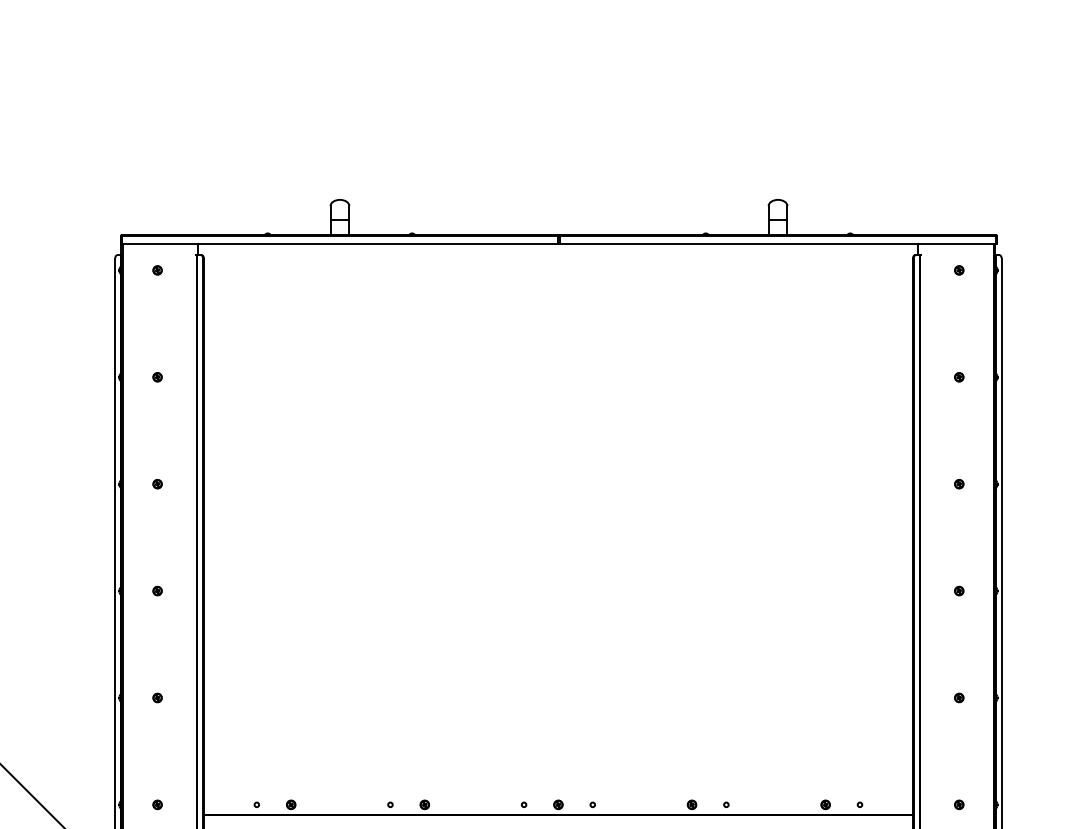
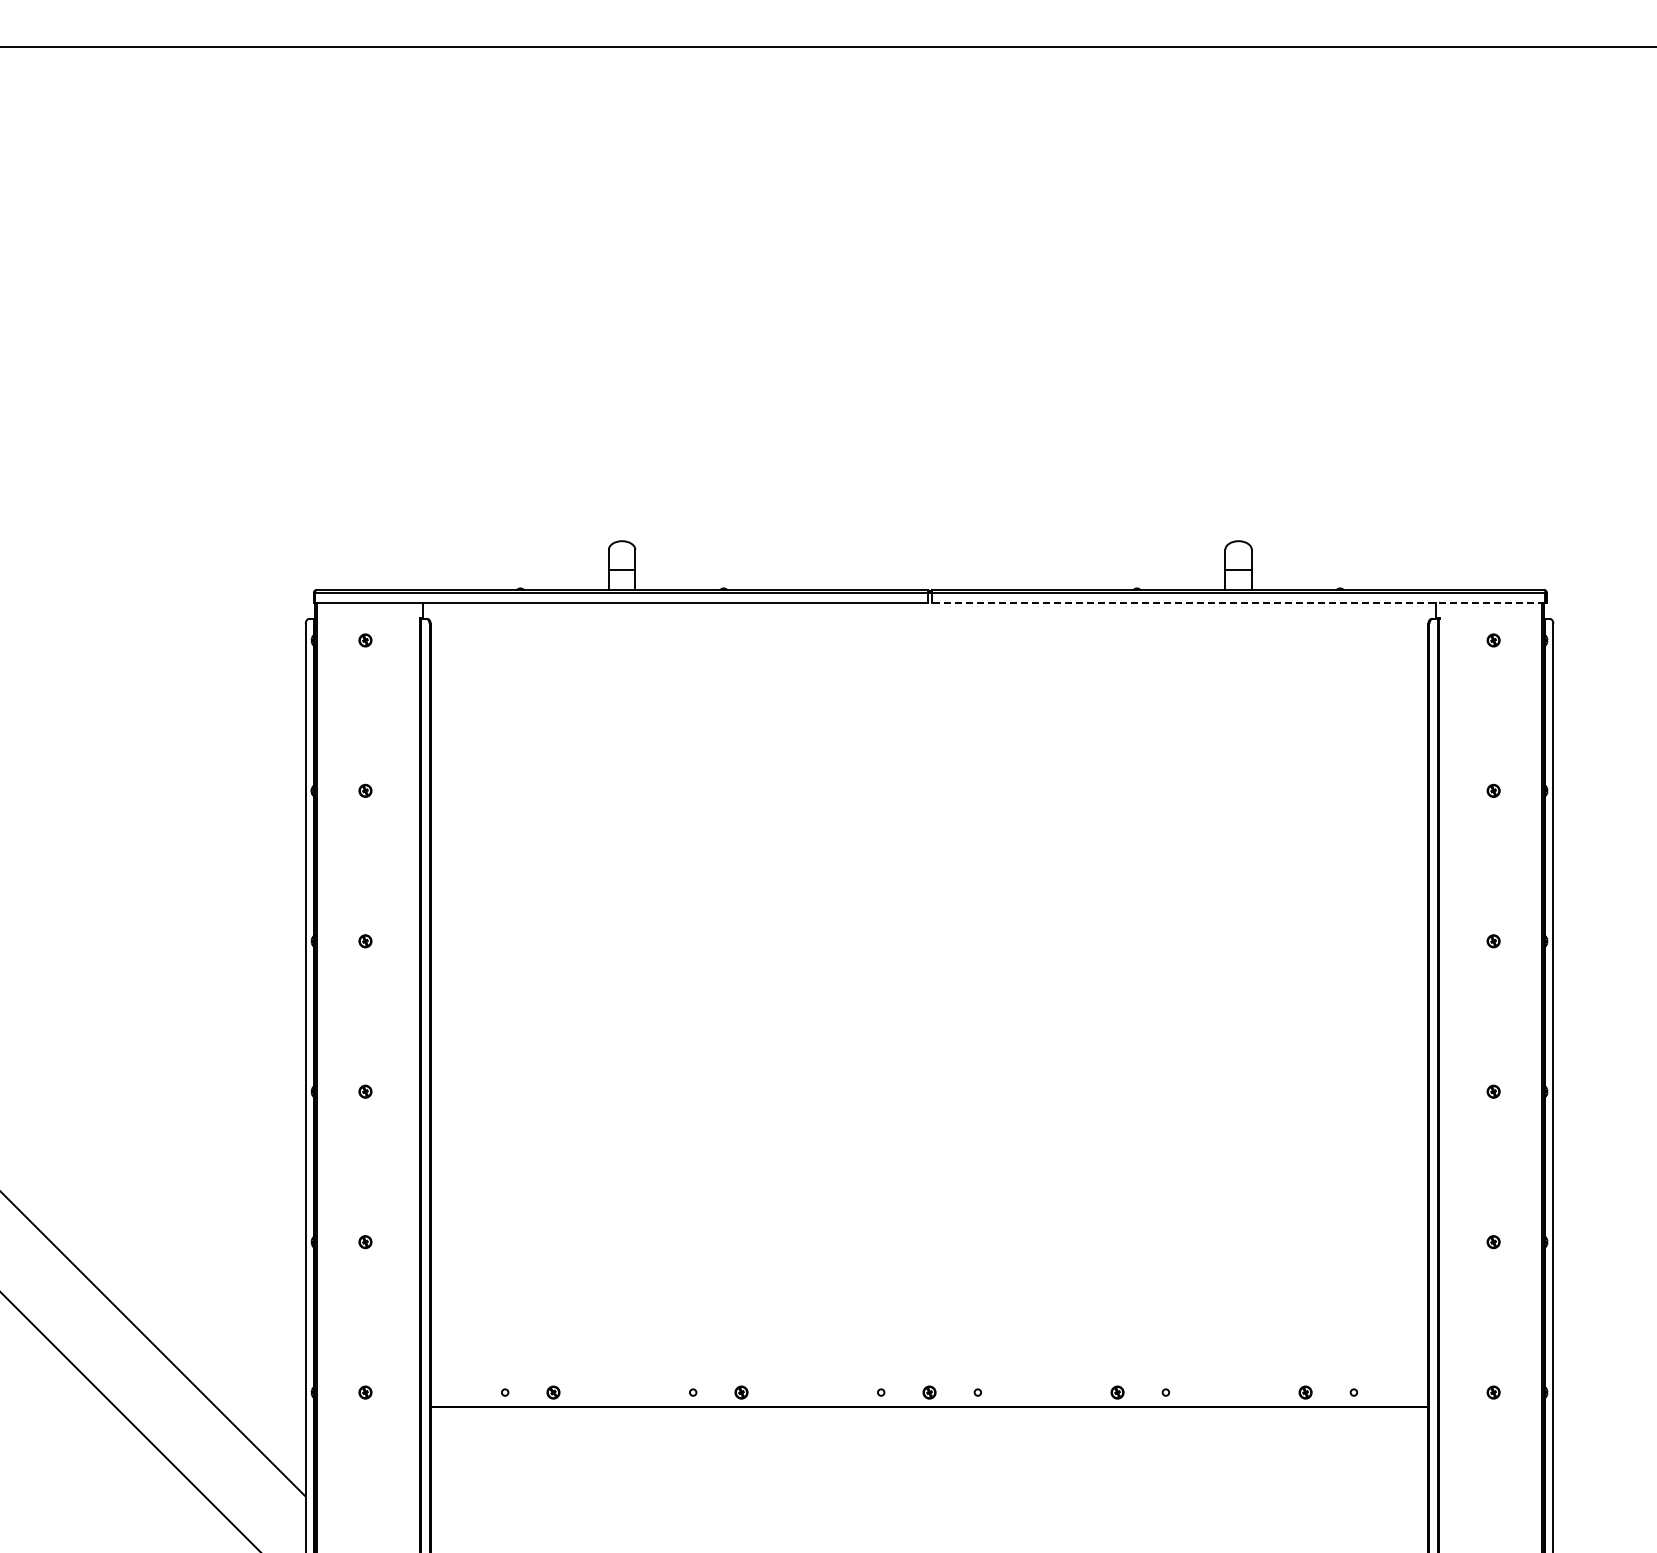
line: (777, 243) -> (1238, 602), solid -> dashed

